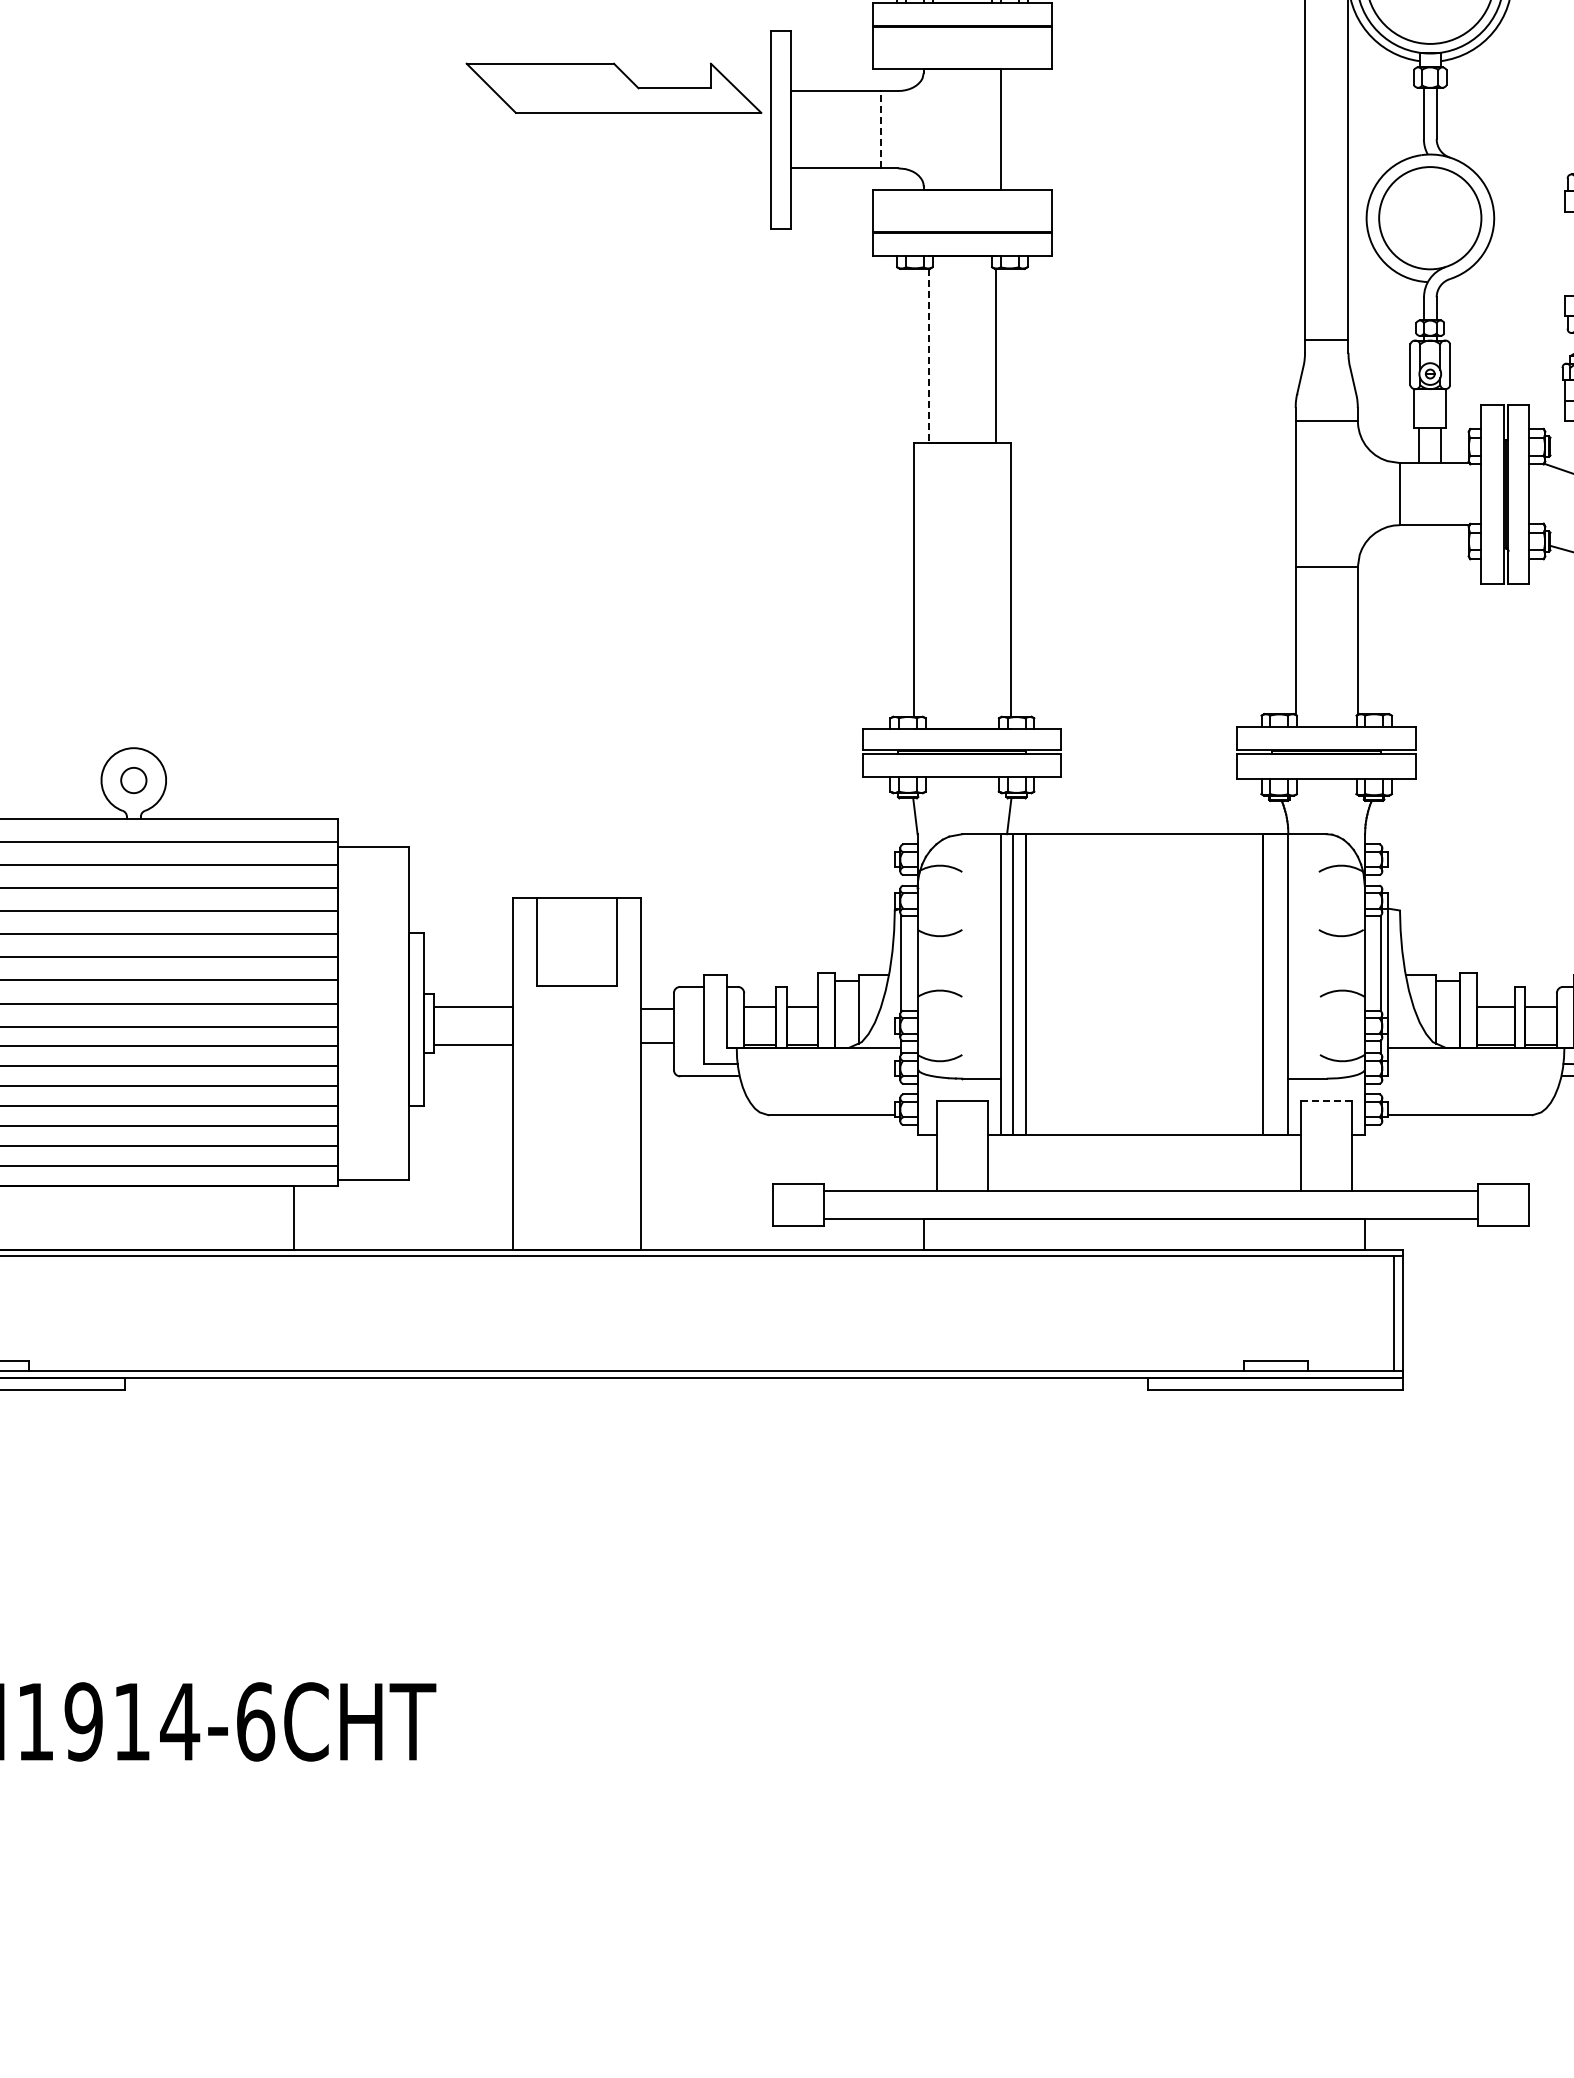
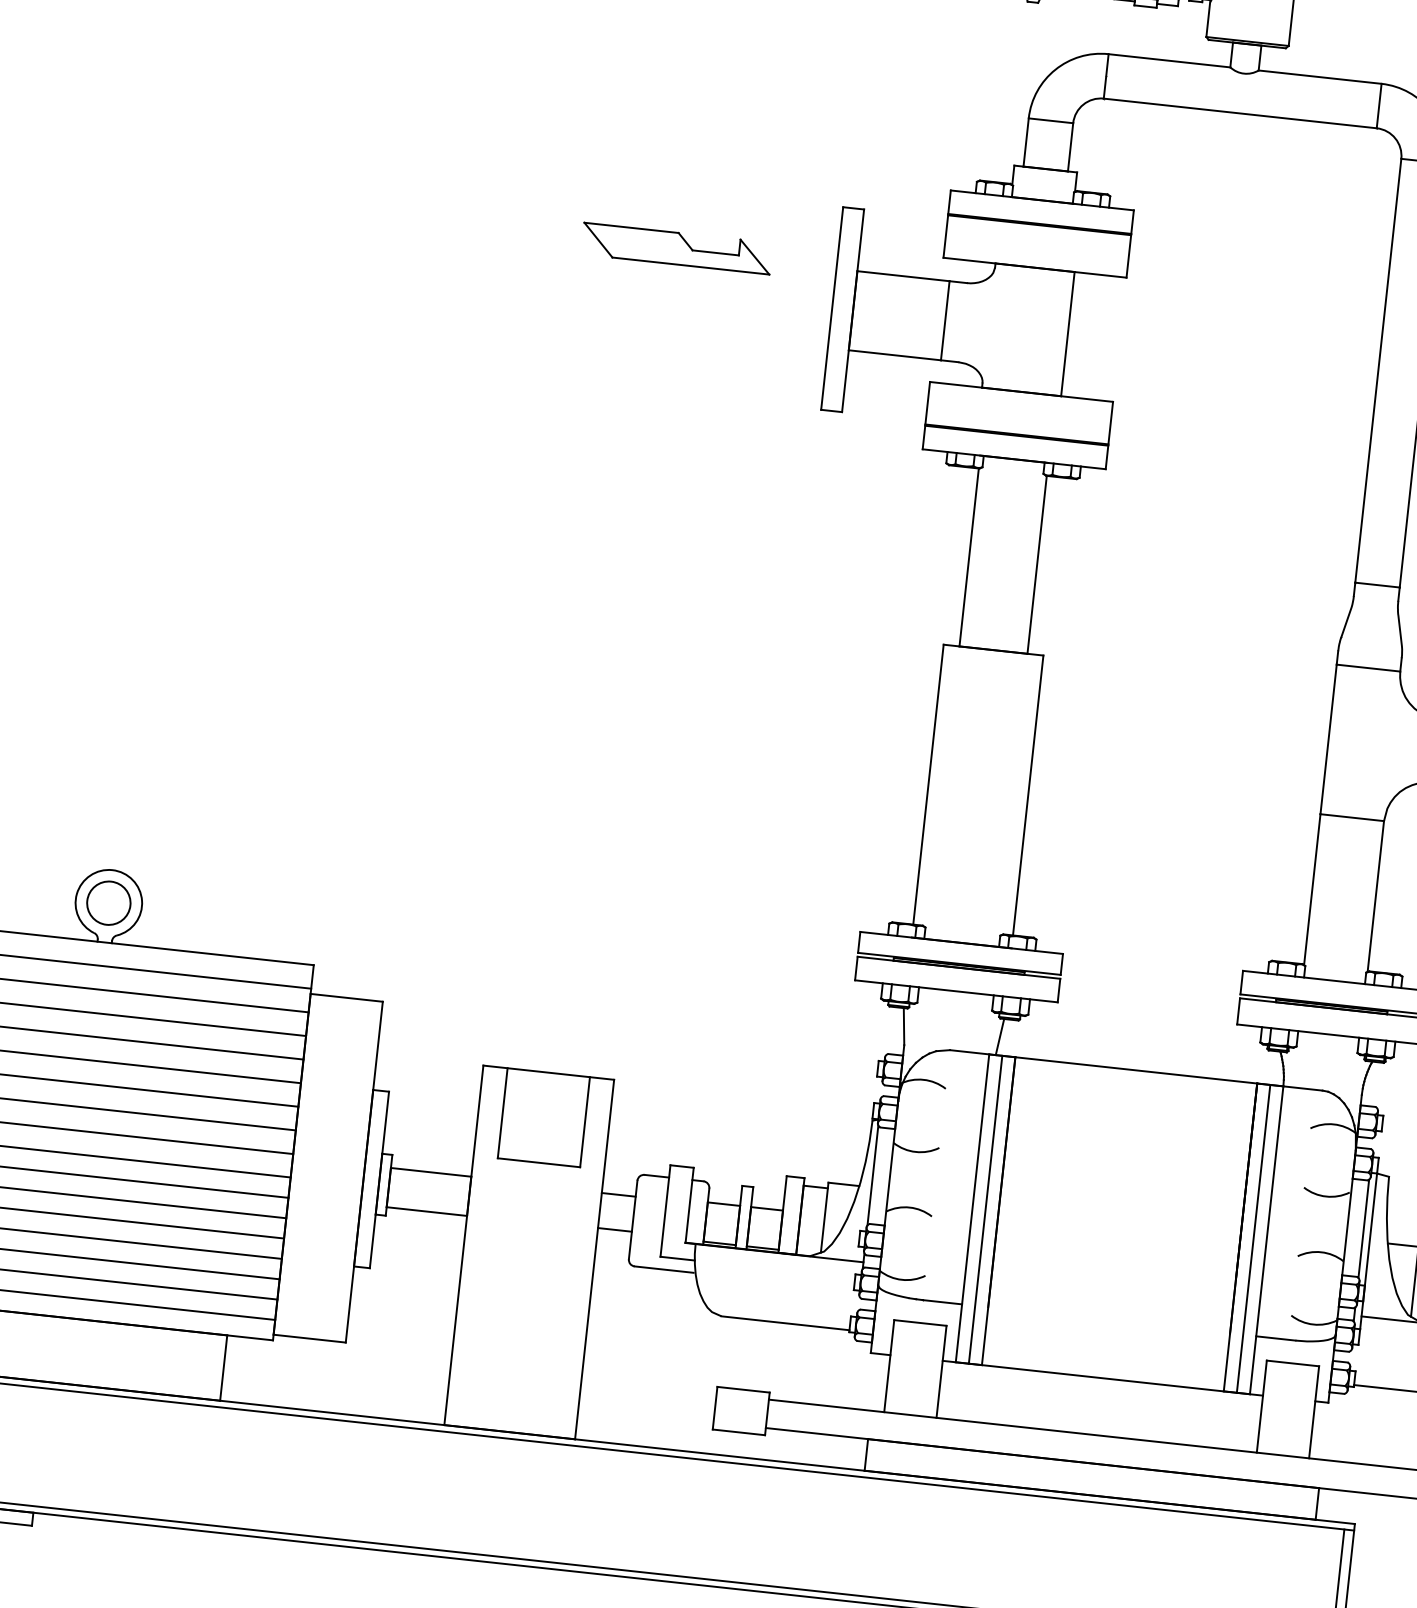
part: (614, 87) -> (677, 248), size x0.62
line: (881, 129) -> (945, 320), dashed -> solid
line: (929, 356) -> (969, 558), dashed -> solid
circle: (133, 780) -> (108, 903), size x1.67
line: (1275, 984) -> (1253, 1238), added
line: (1326, 1101) -> (1292, 1363), dashed -> solid

